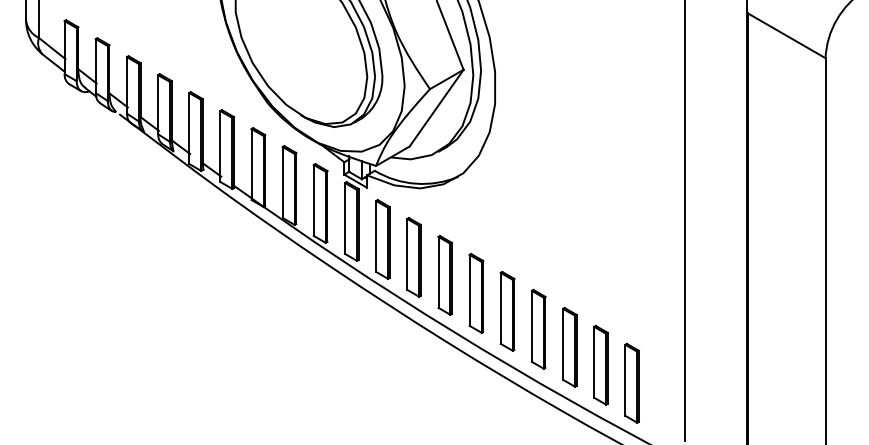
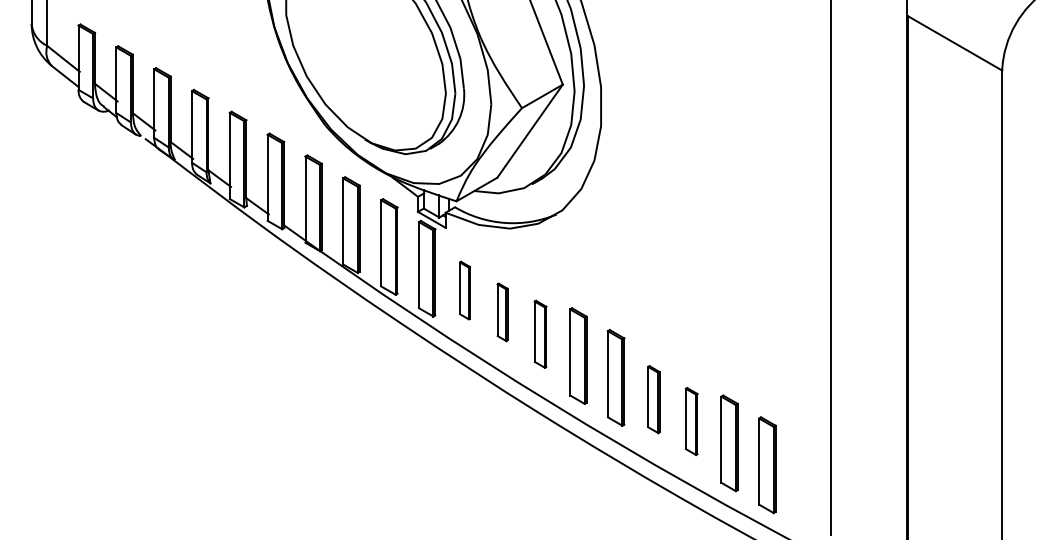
part: (382, 239) -> (464, 290), size x0.6
part: (413, 257) -> (502, 312), size x0.6
part: (445, 275) -> (540, 334), size x0.7
part: (538, 329) -> (653, 399), size x0.7
part: (569, 347) -> (691, 421), size x0.7

